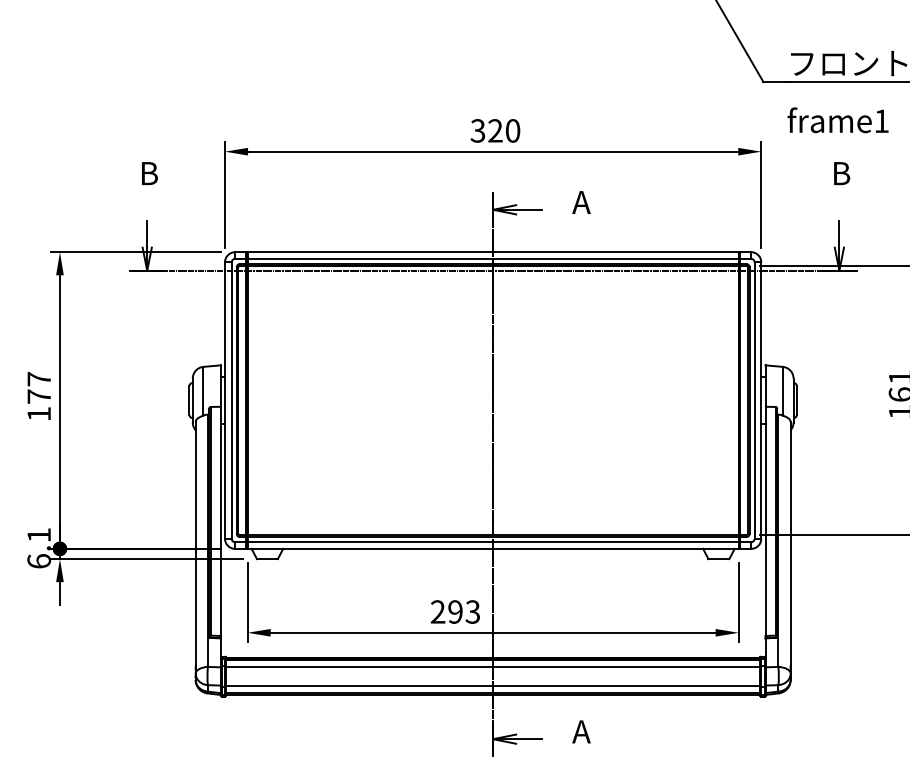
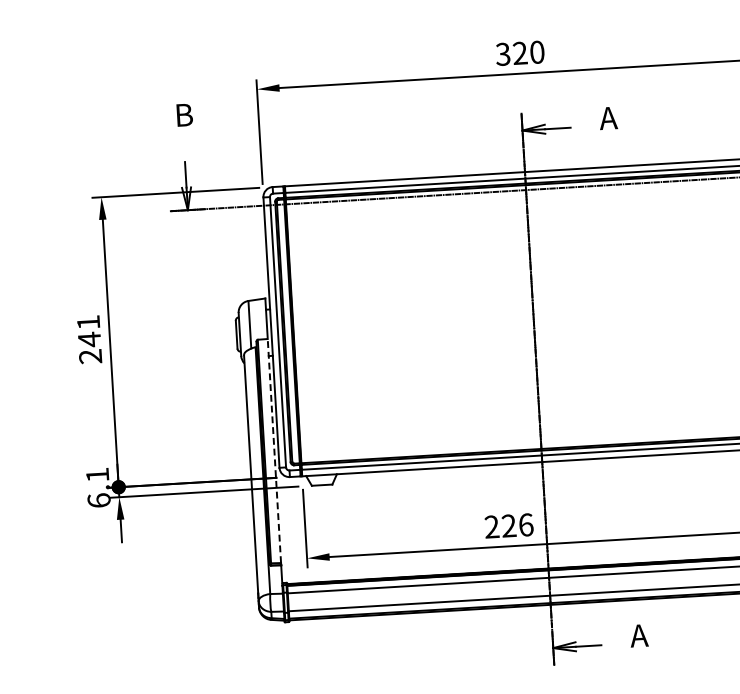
text: (38, 396) -> (88, 339), 177 -> 241
line: (220, 521) -> (274, 451), solid -> dashed
text: (464, 611) -> (517, 524), 293 -> 226

